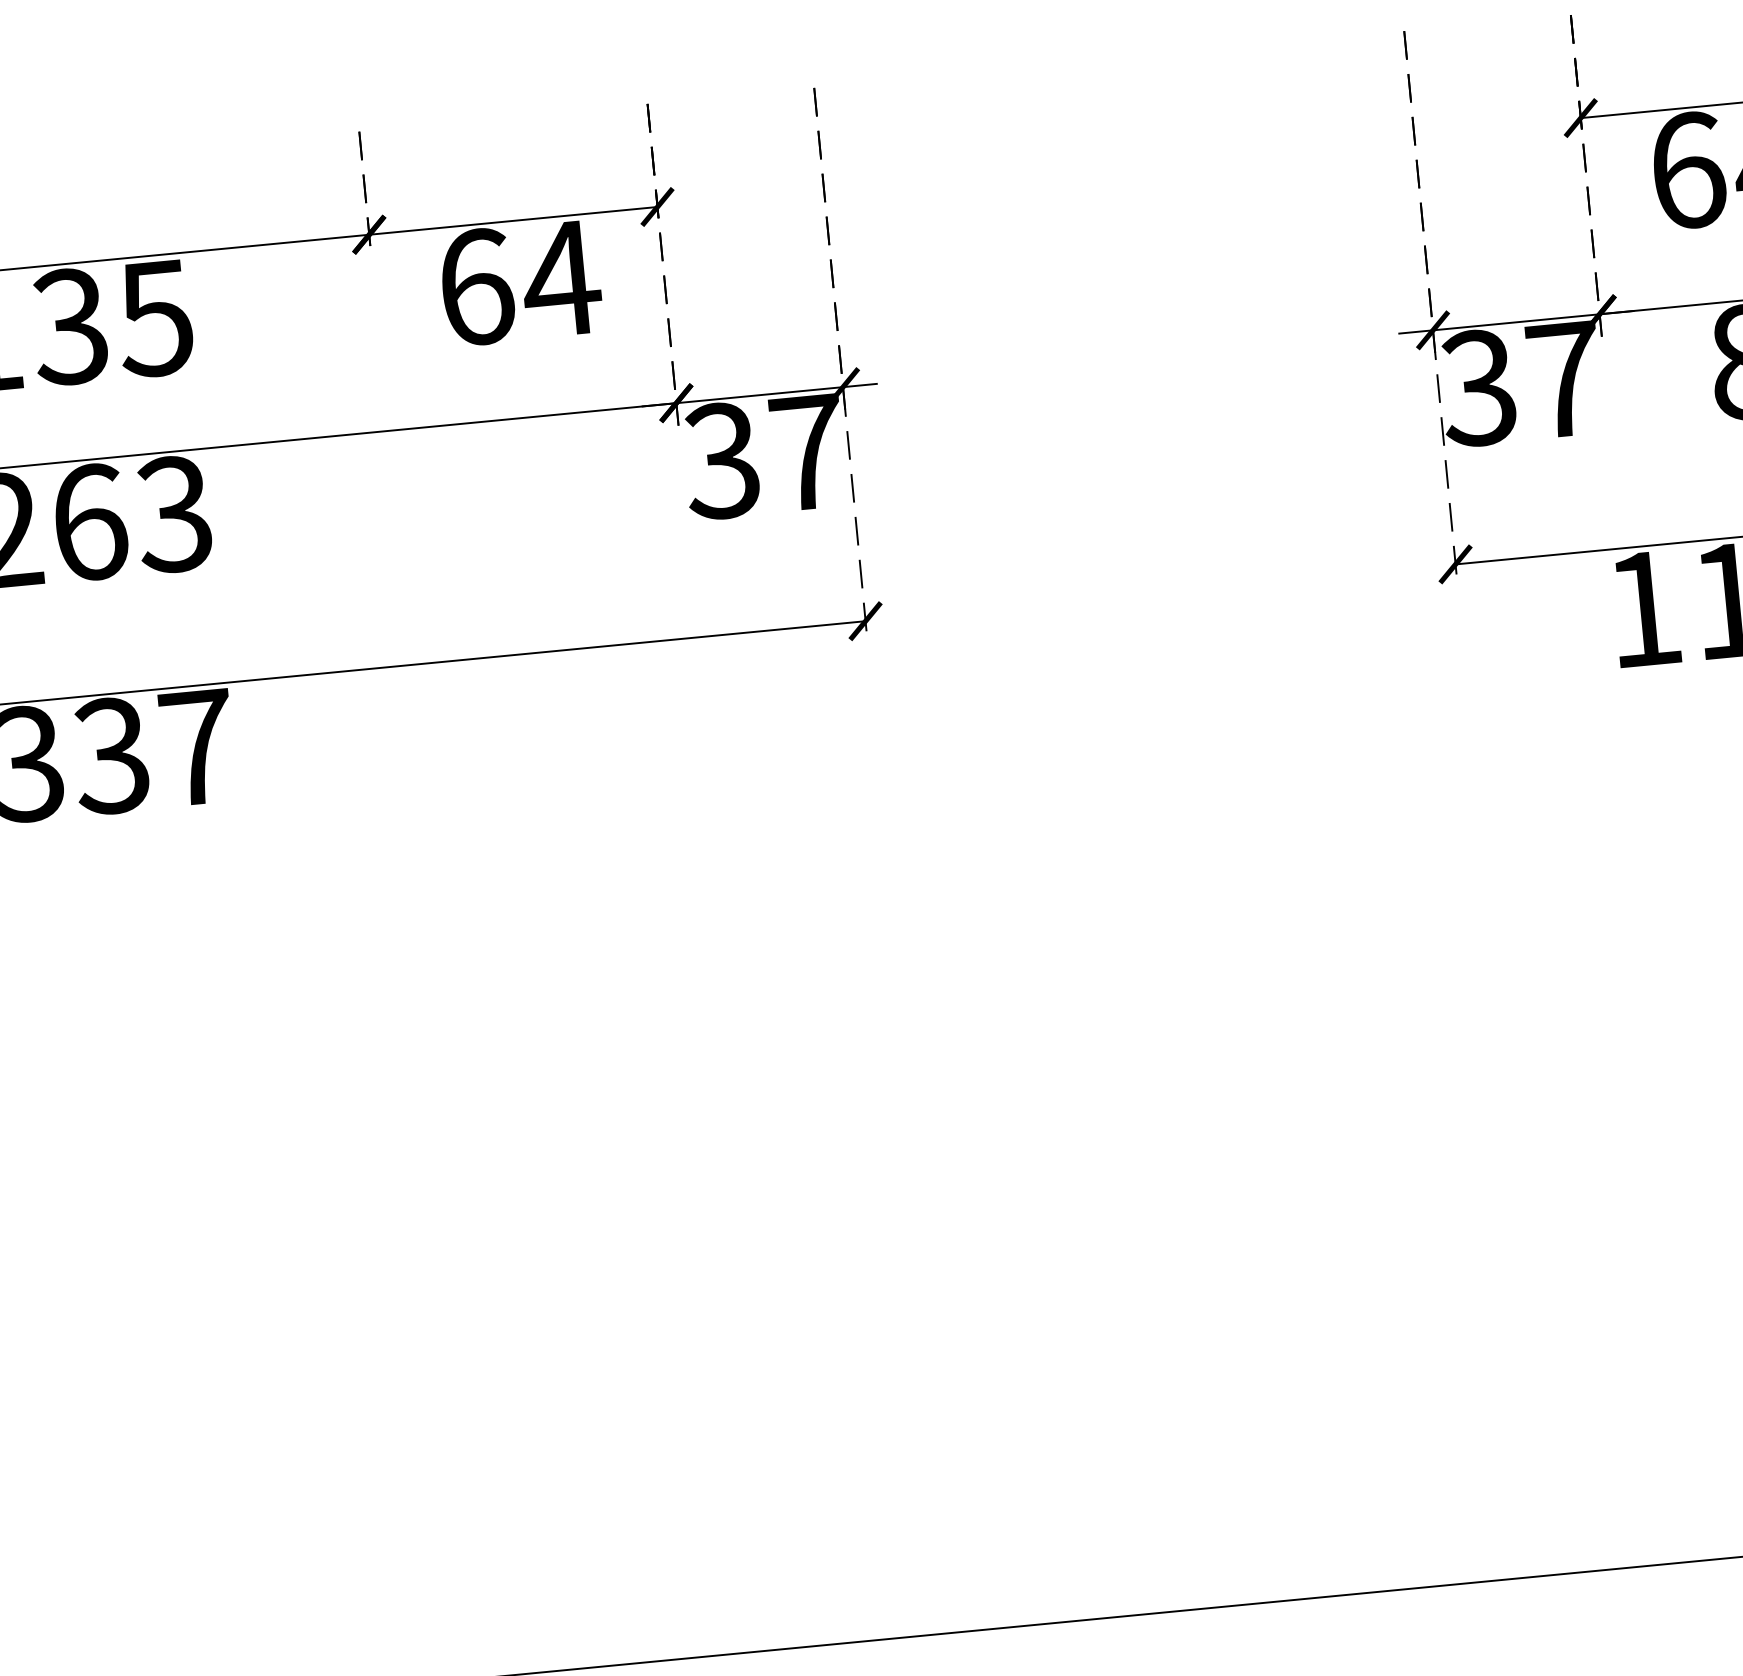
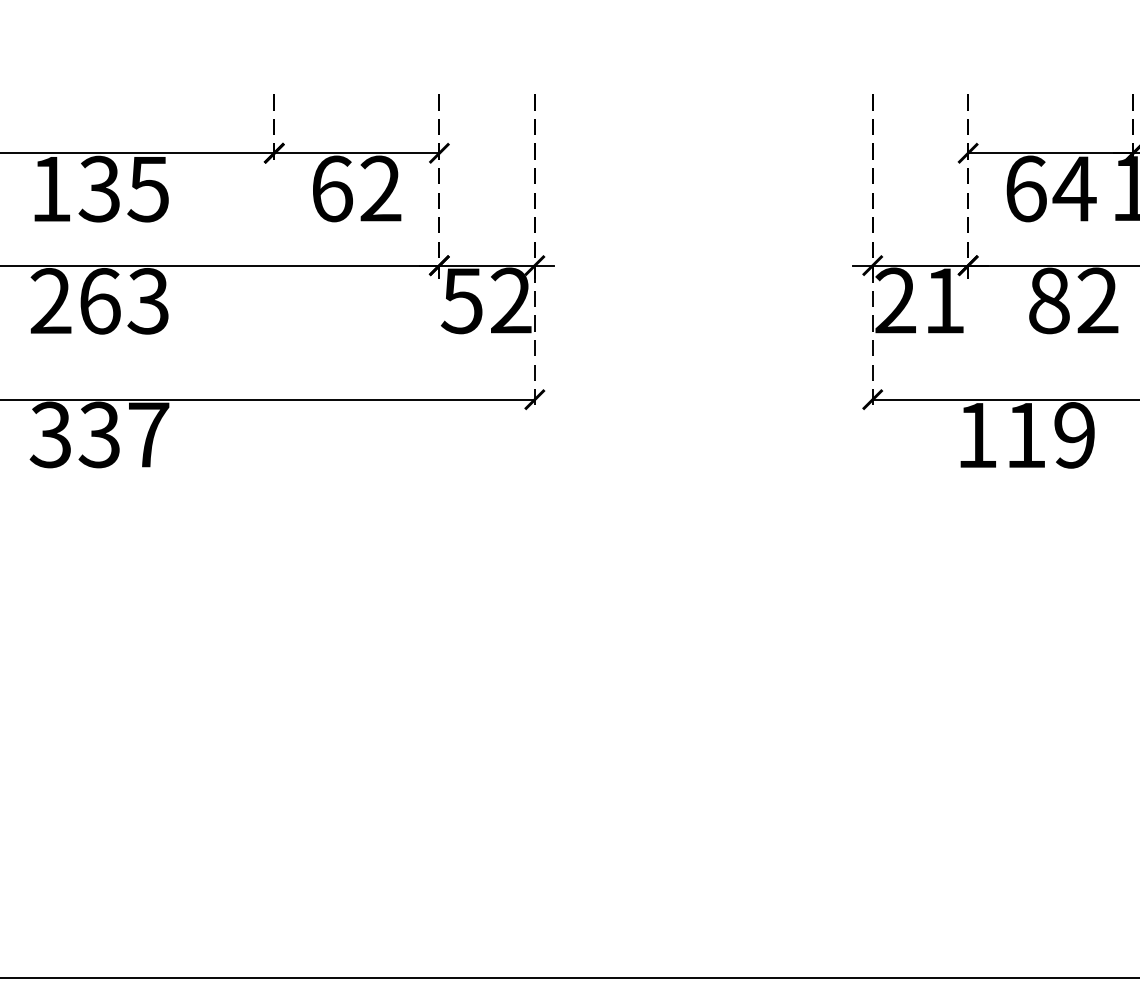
text: (560, 278) -> (380, 188), 64 -> 62
text: (1520, 383) -> (919, 300), 37 -> 21
text: (764, 456) -> (486, 300), 37 -> 52

